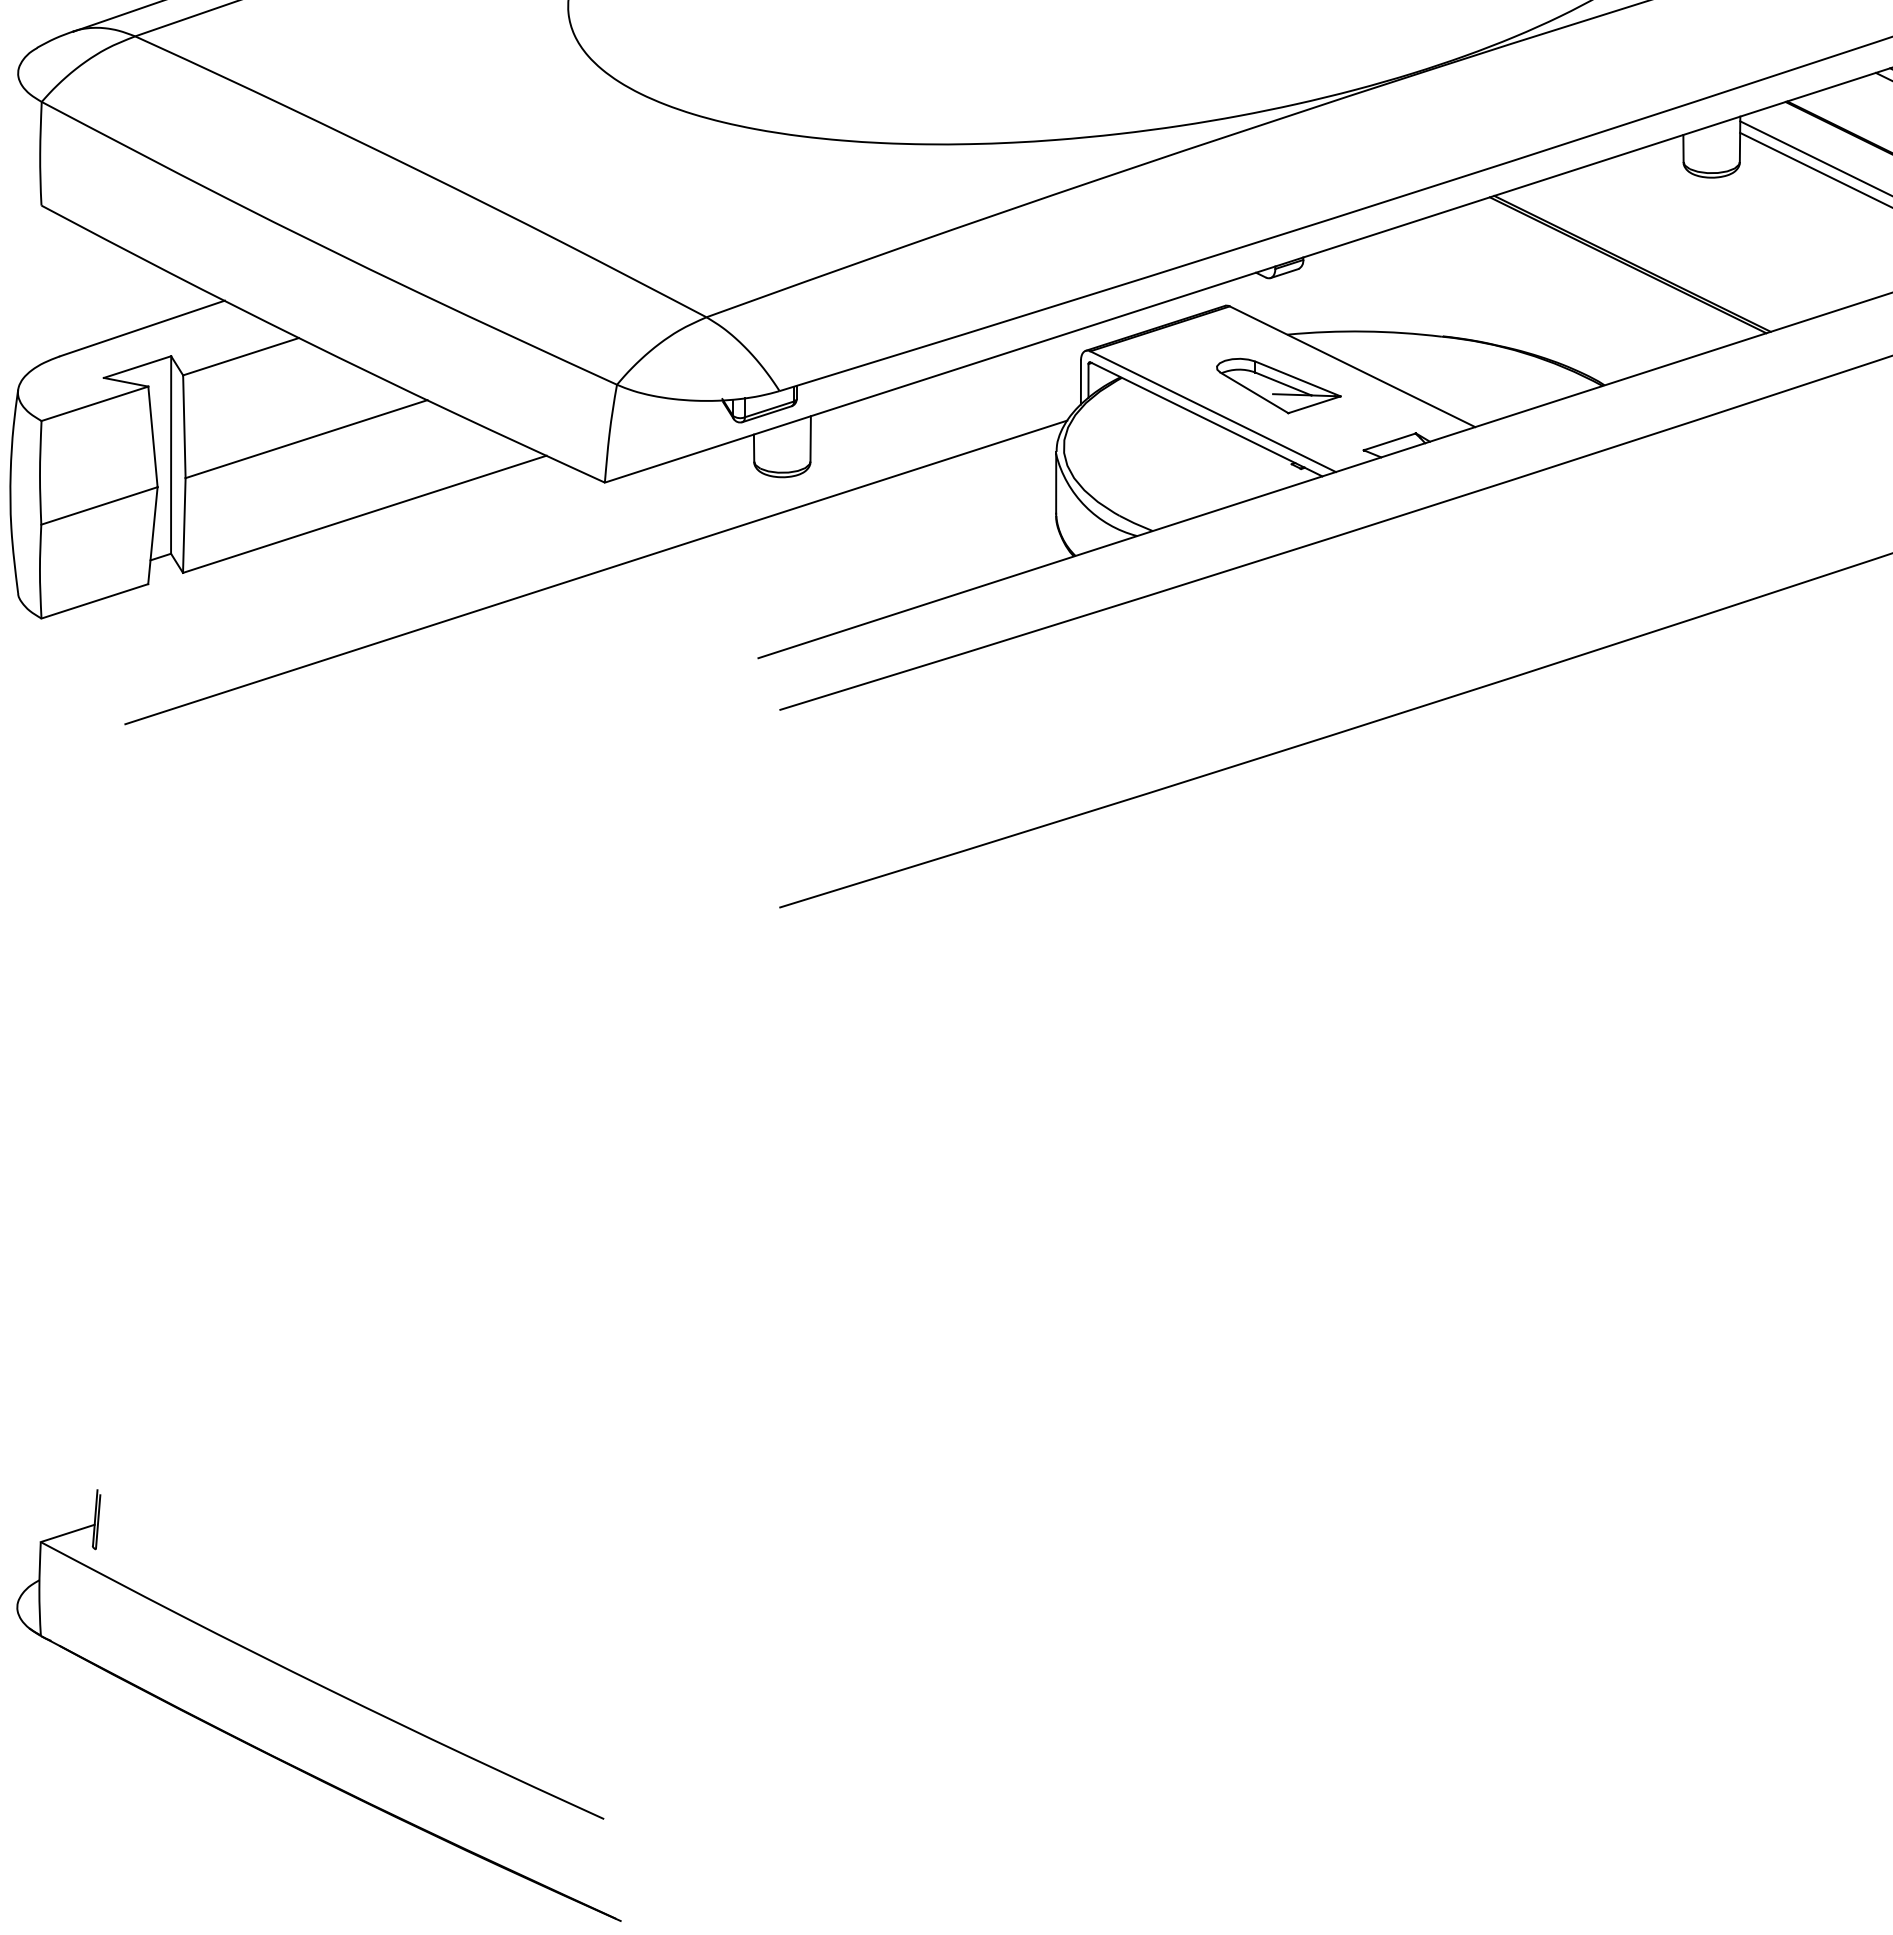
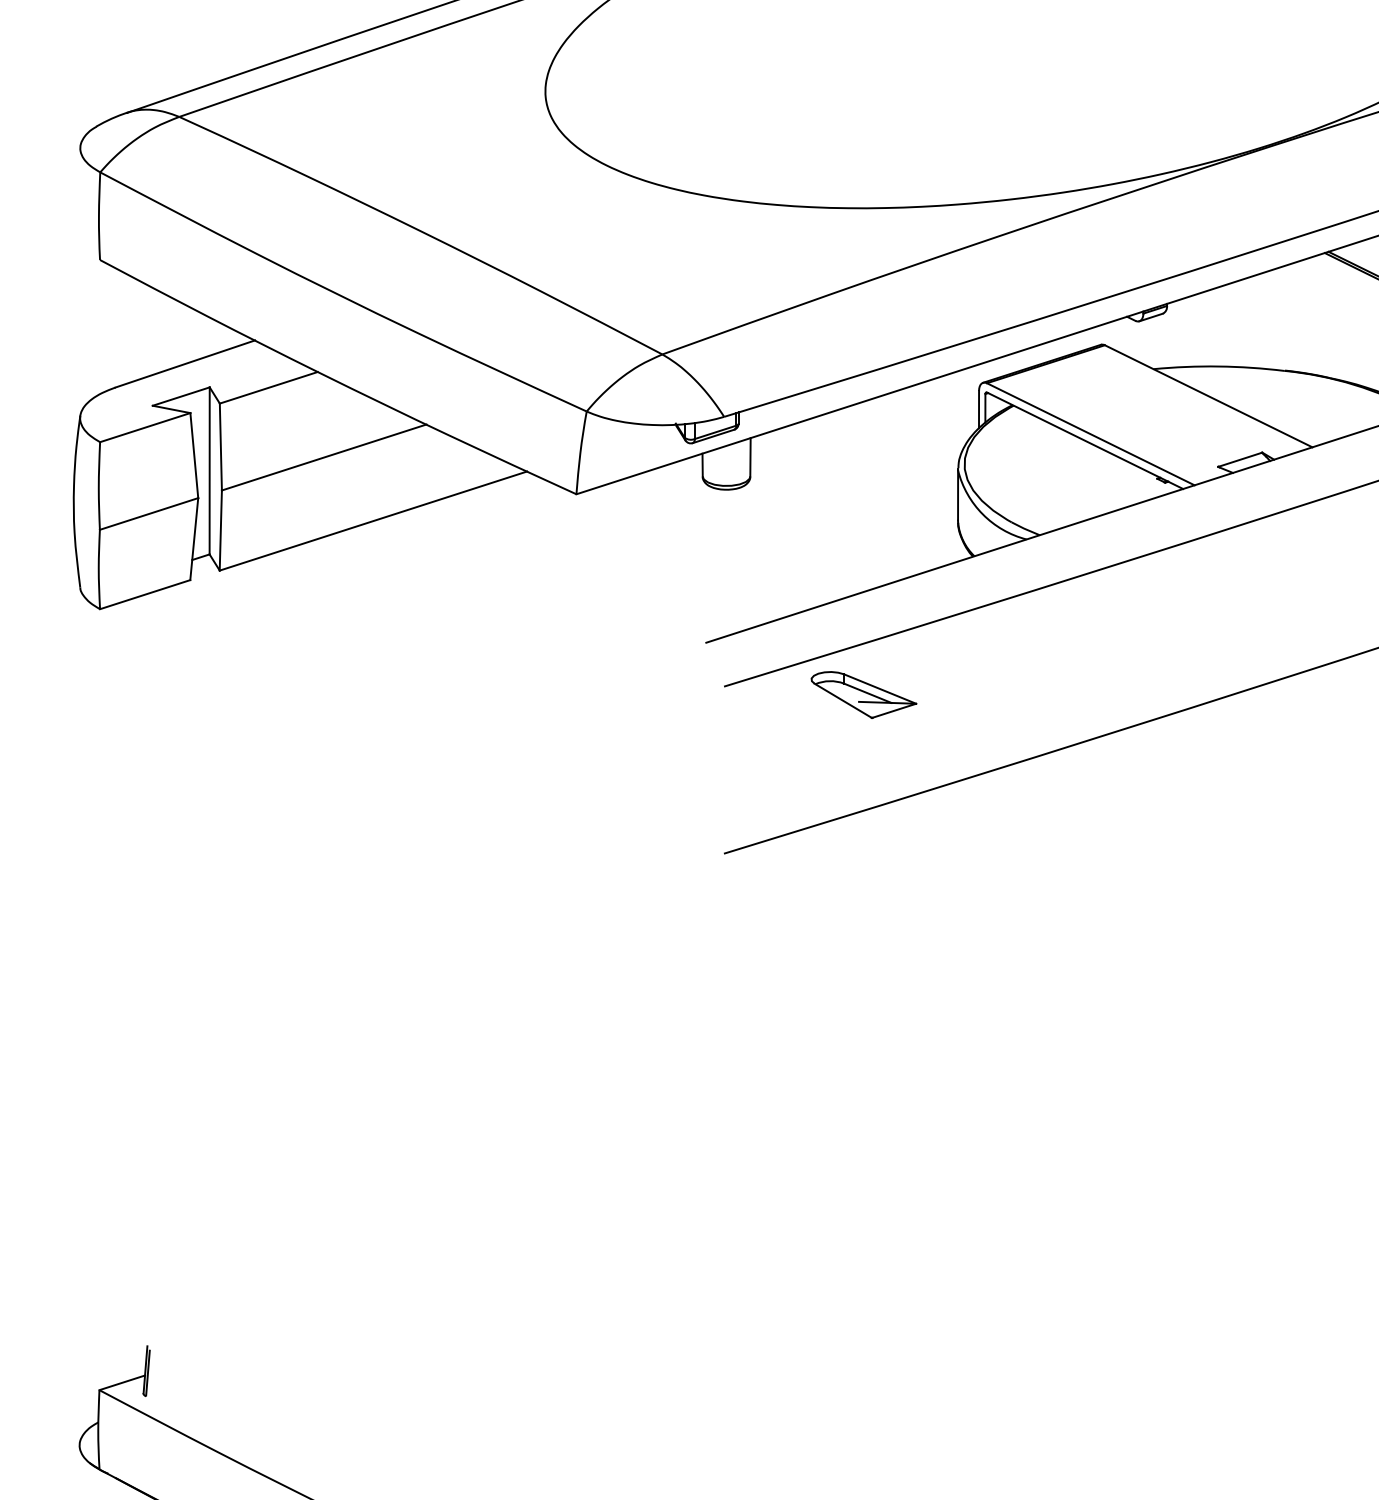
part: (1278, 385) -> (863, 694), moved
line: (596, 572) -> (569, 570), removed

